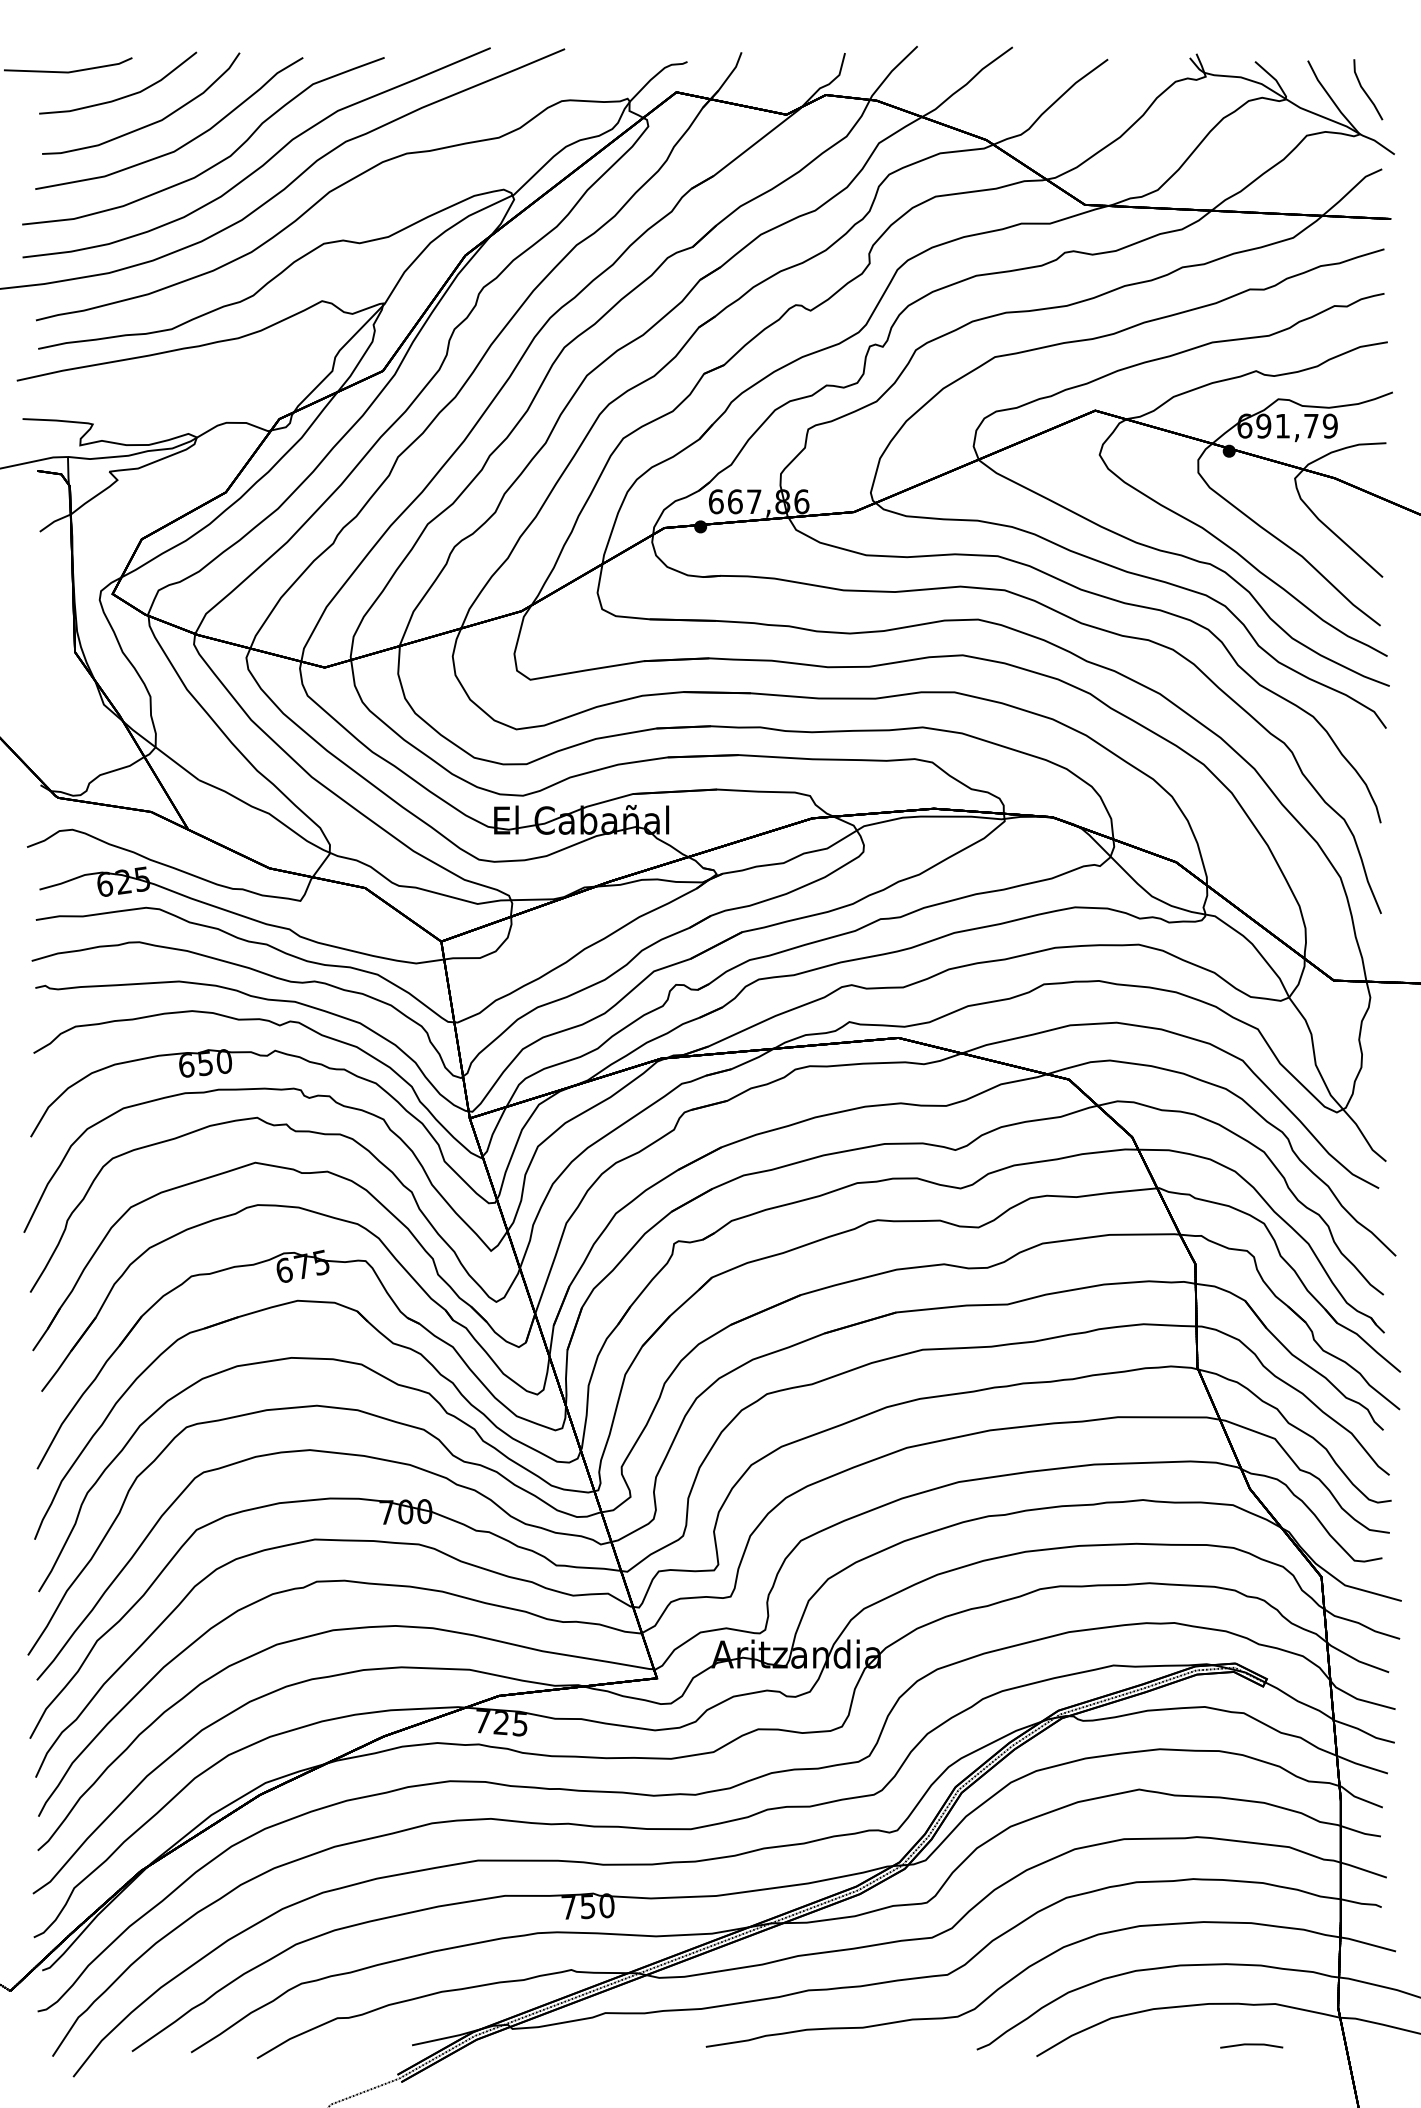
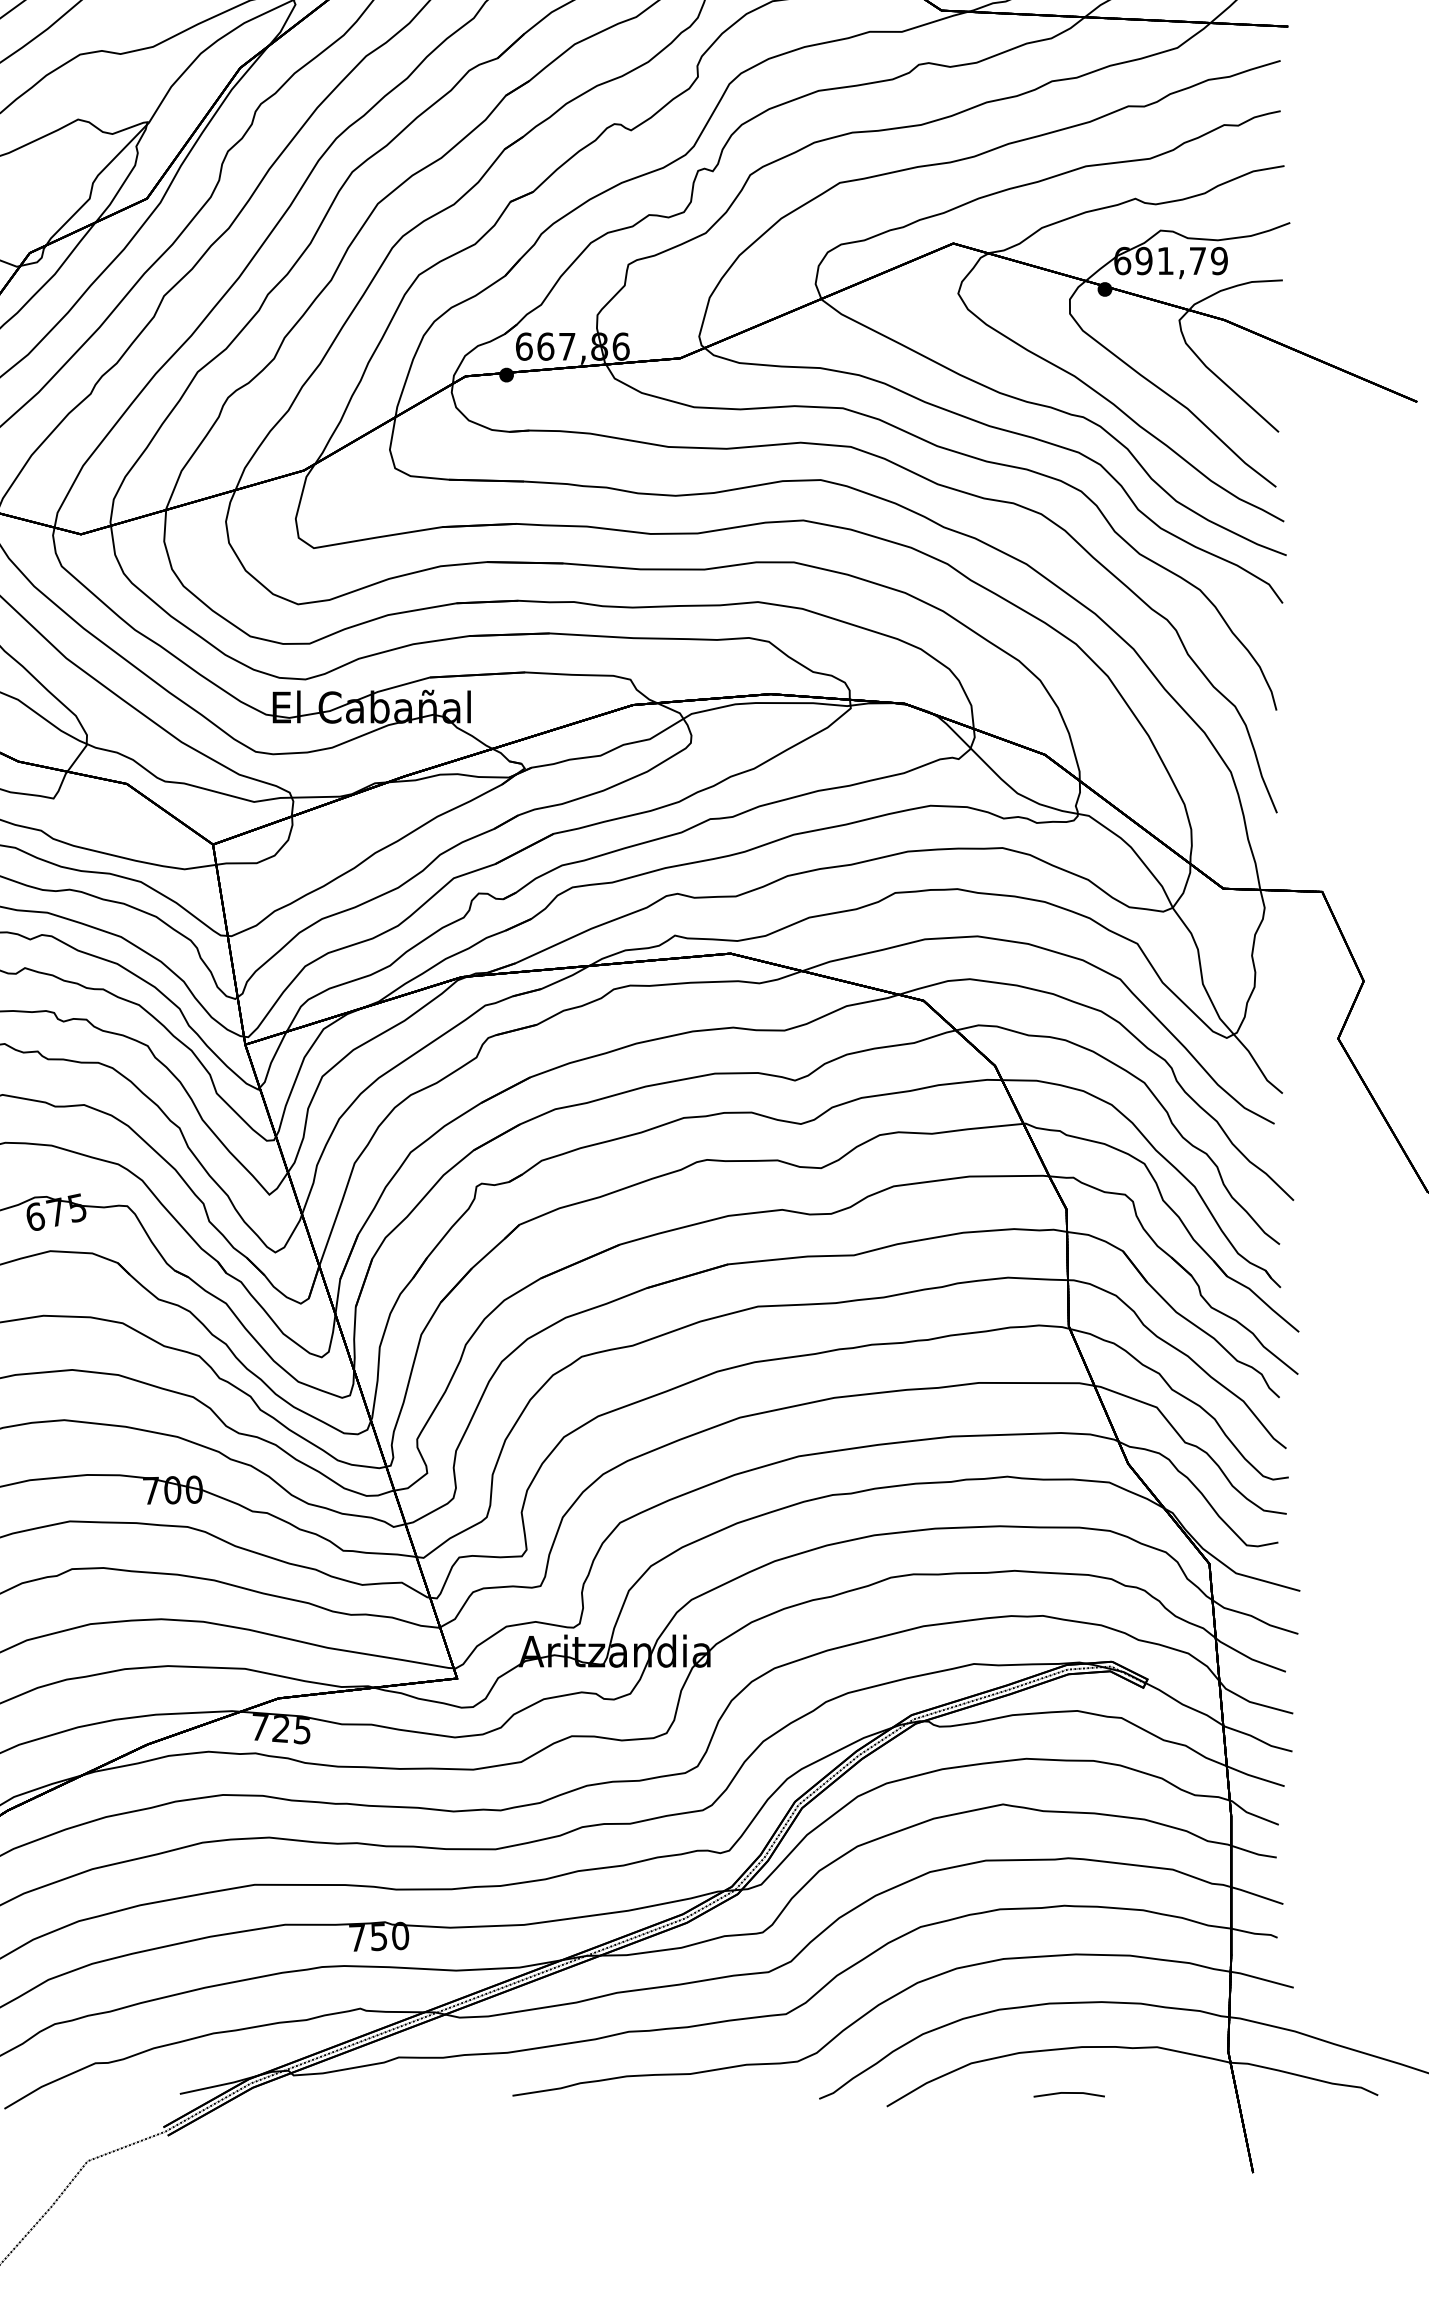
part: (1251, 2045) -> (1069, 2094), moved

